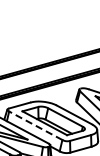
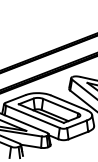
line: (35, 125) -> (32, 116), dashed -> solid

